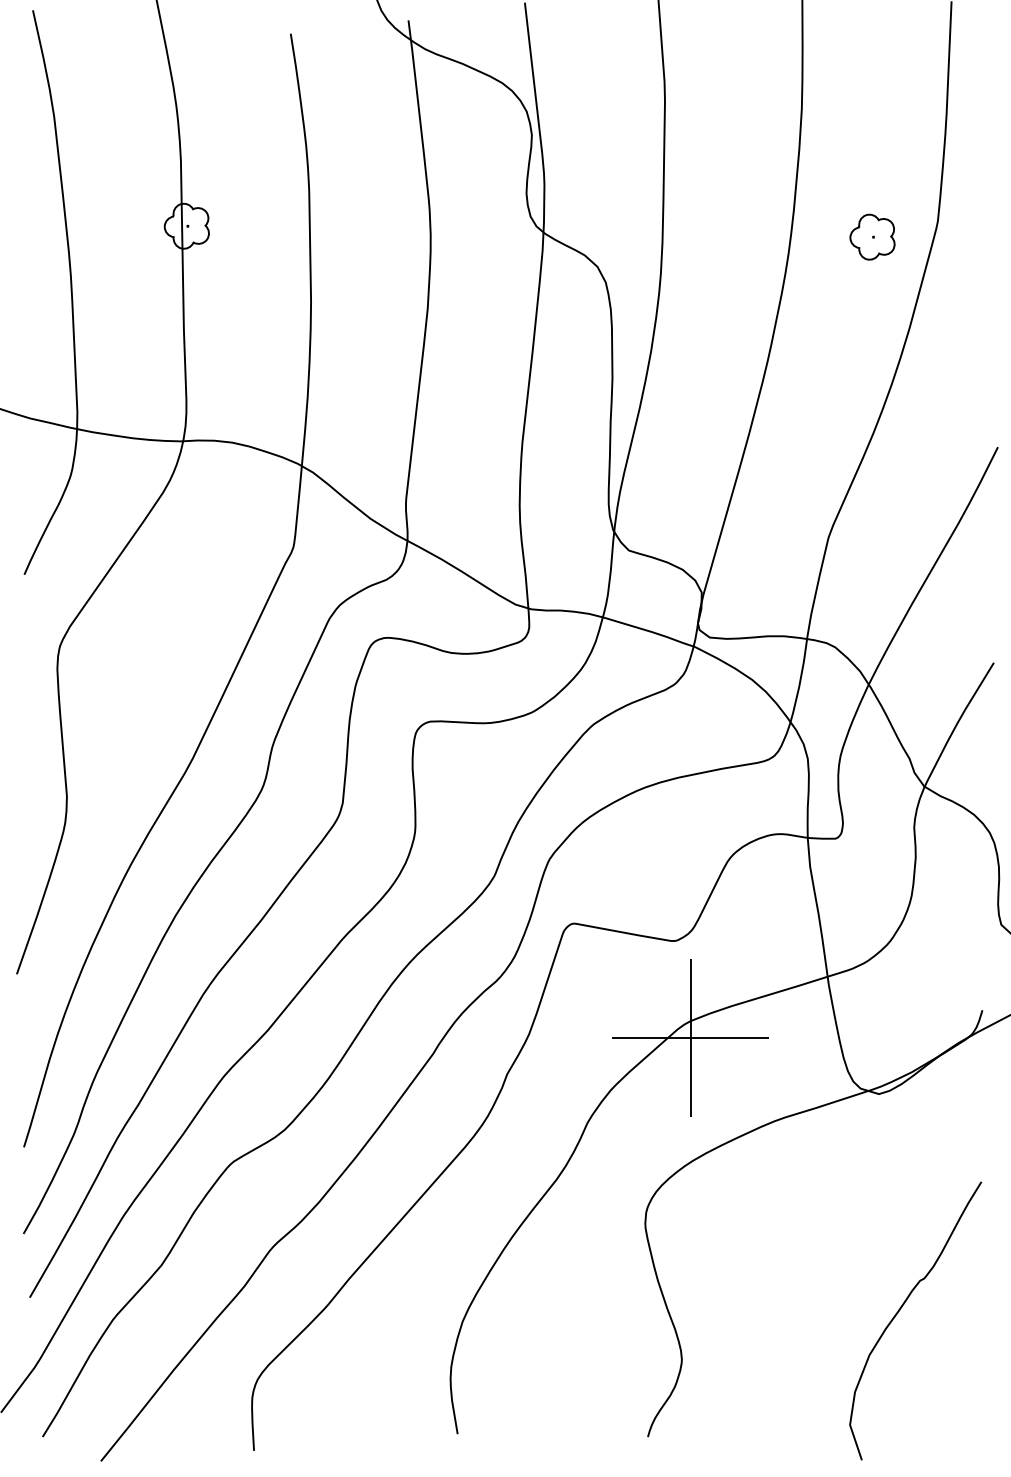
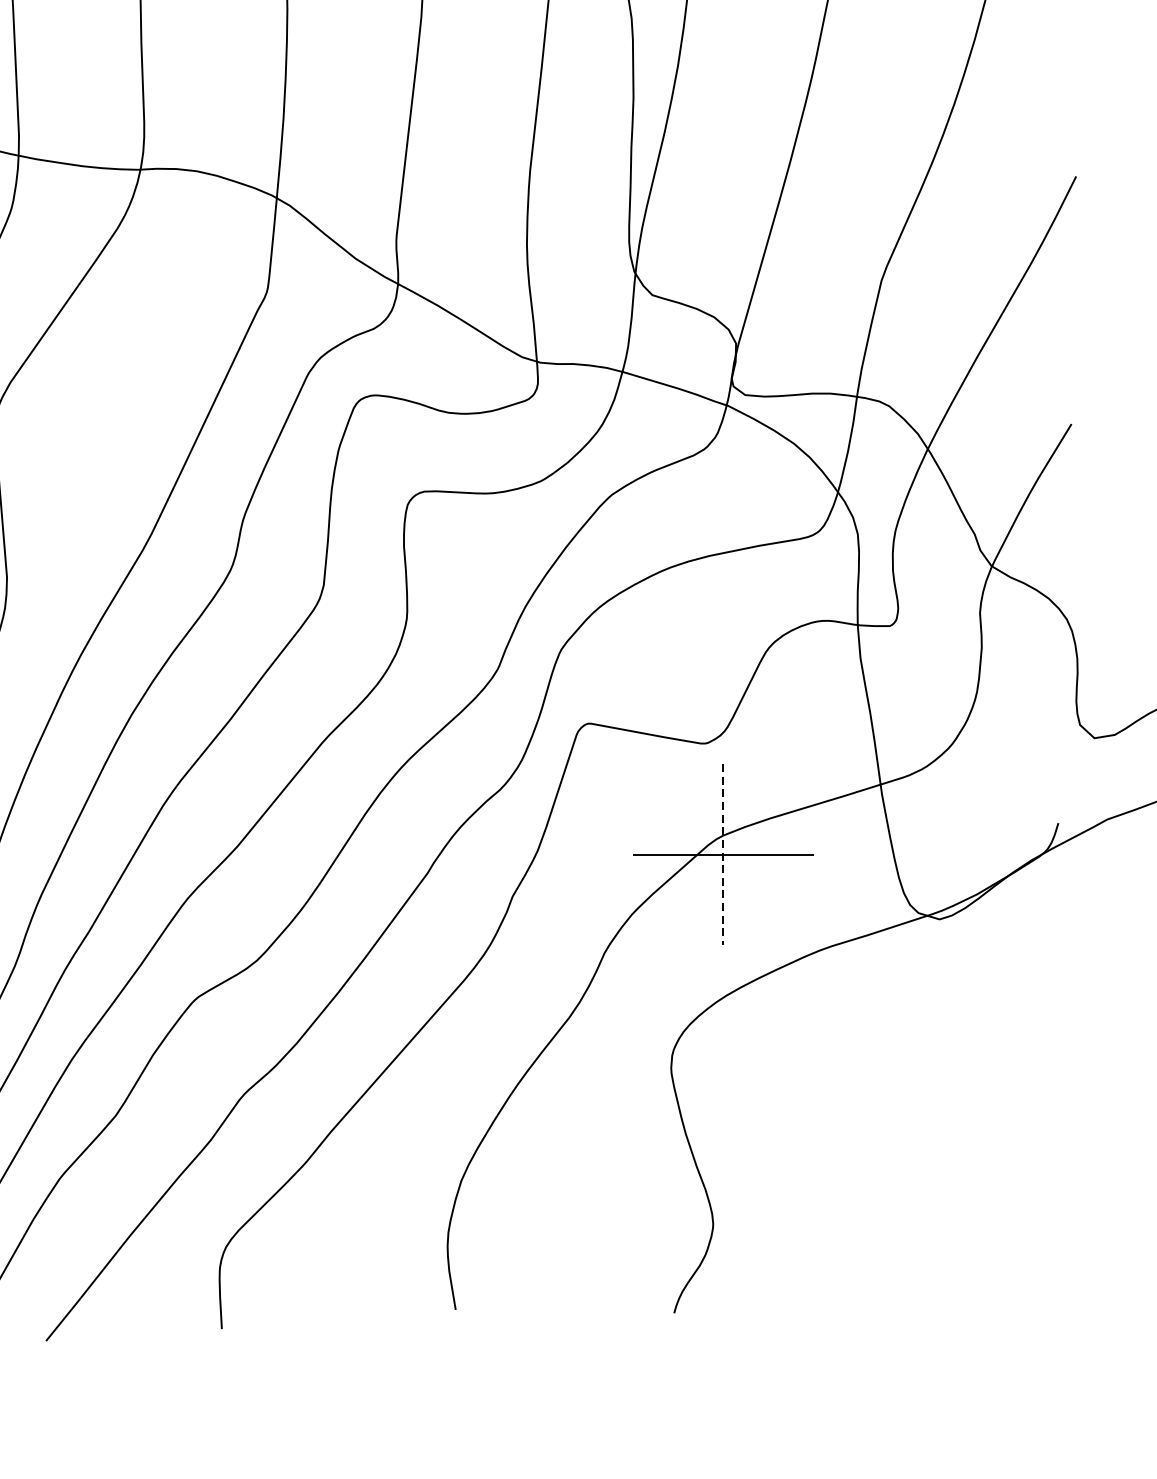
line: (690, 1037) -> (723, 854), solid -> dashed
curve: (900, 1310) -> (964, 1167), removed

